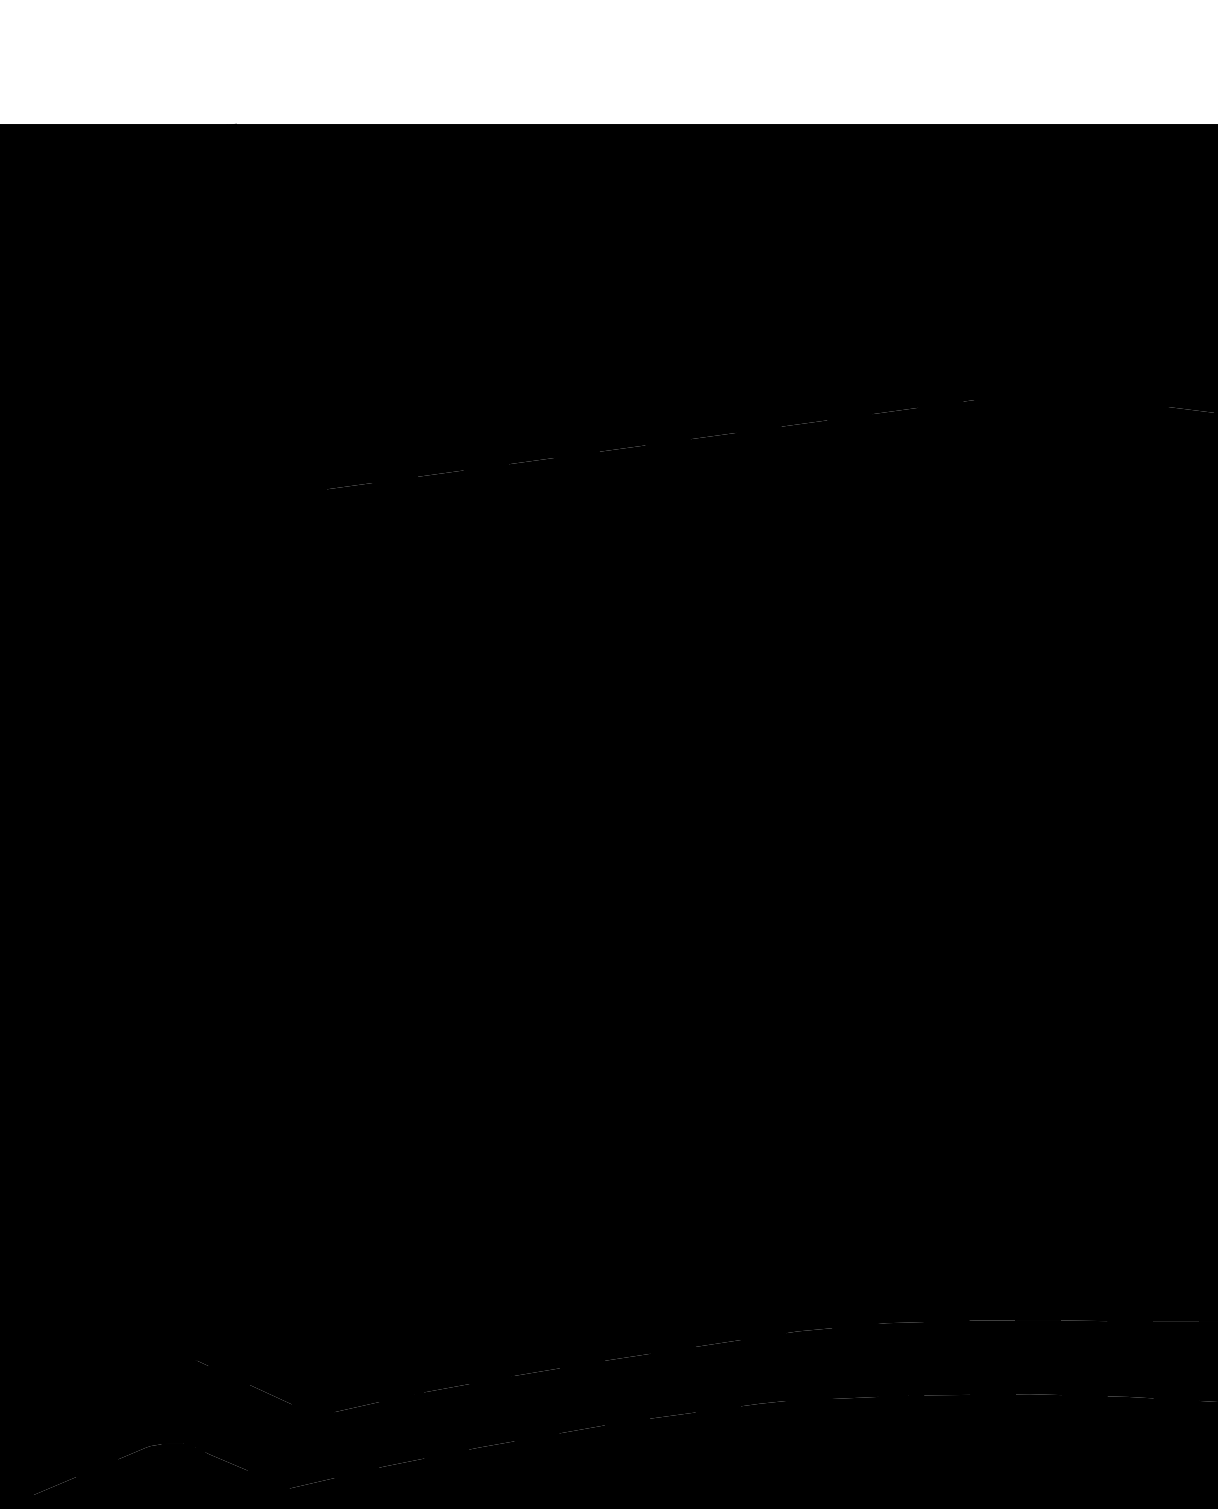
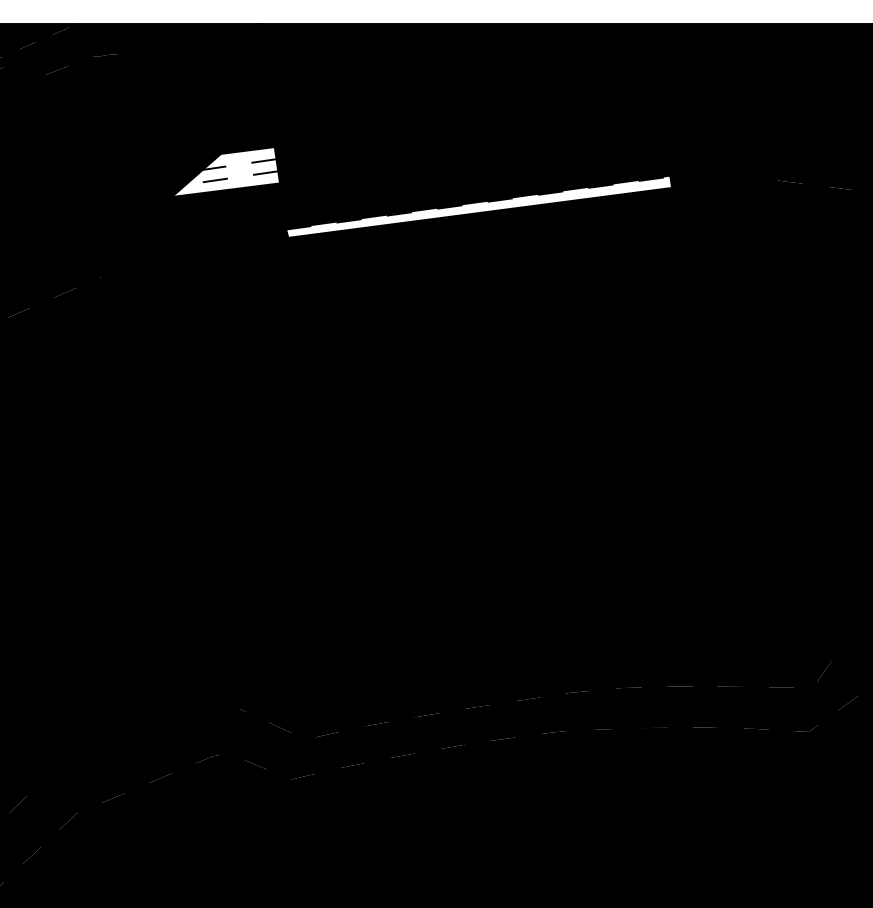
fill: (172, 392) -> (225, 172), removed
fill: (628, 453) -> (478, 206), removed

